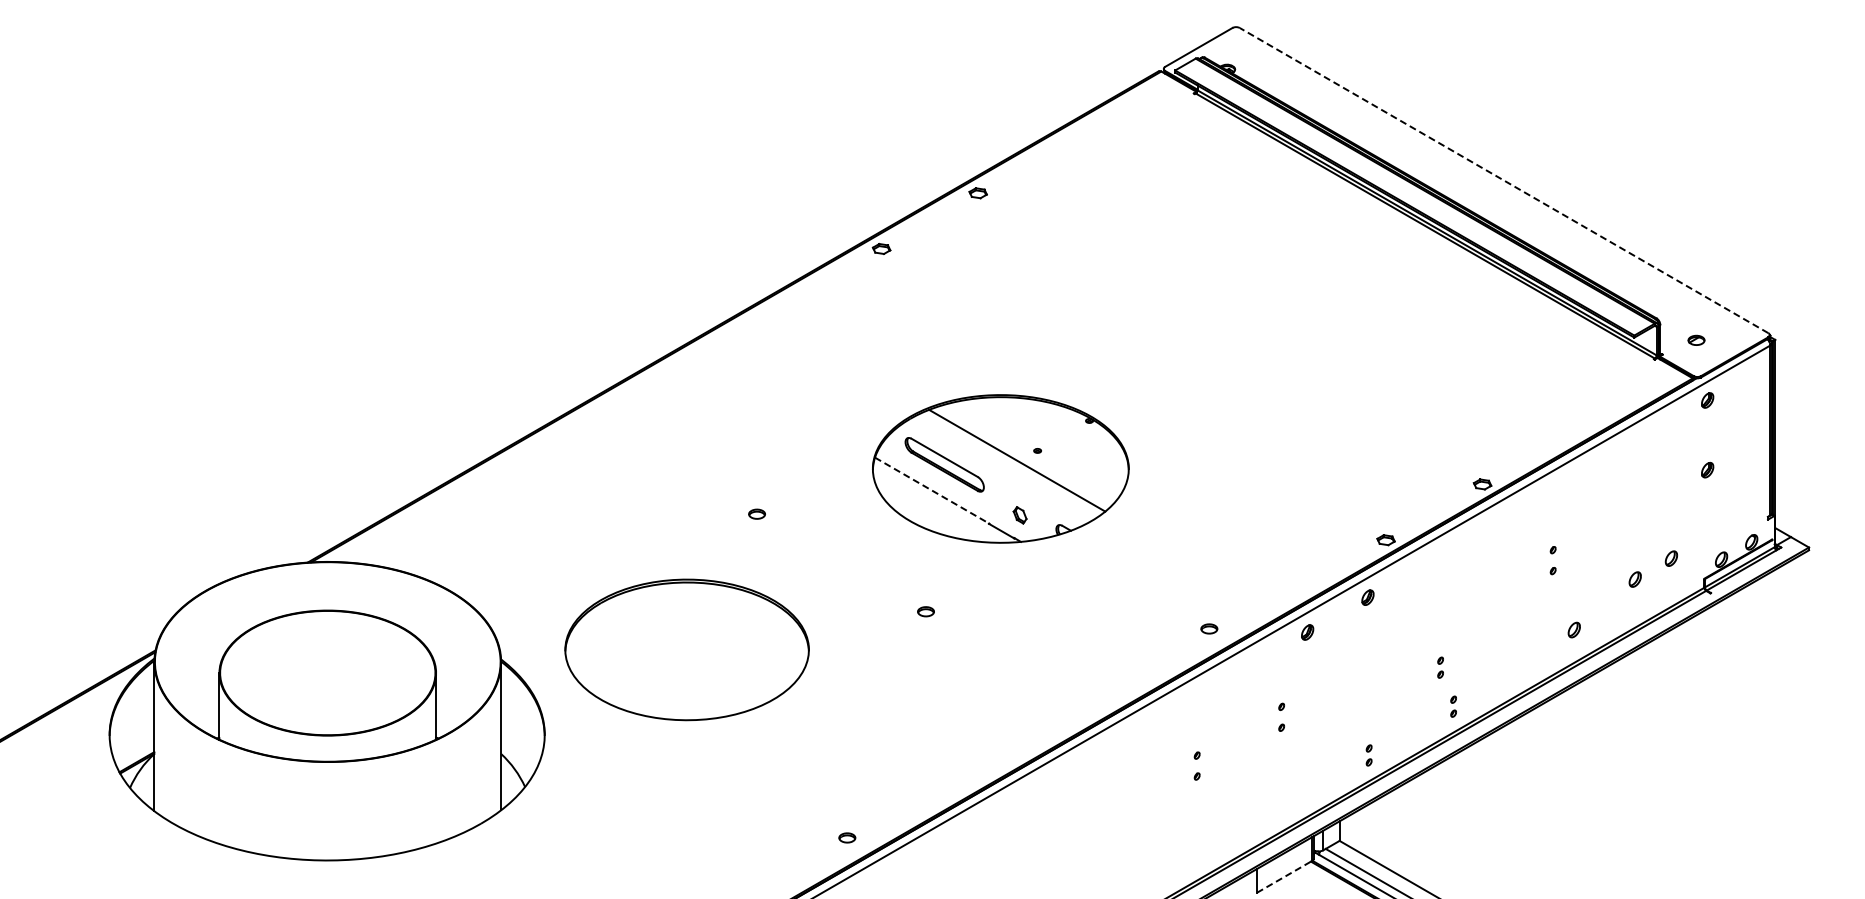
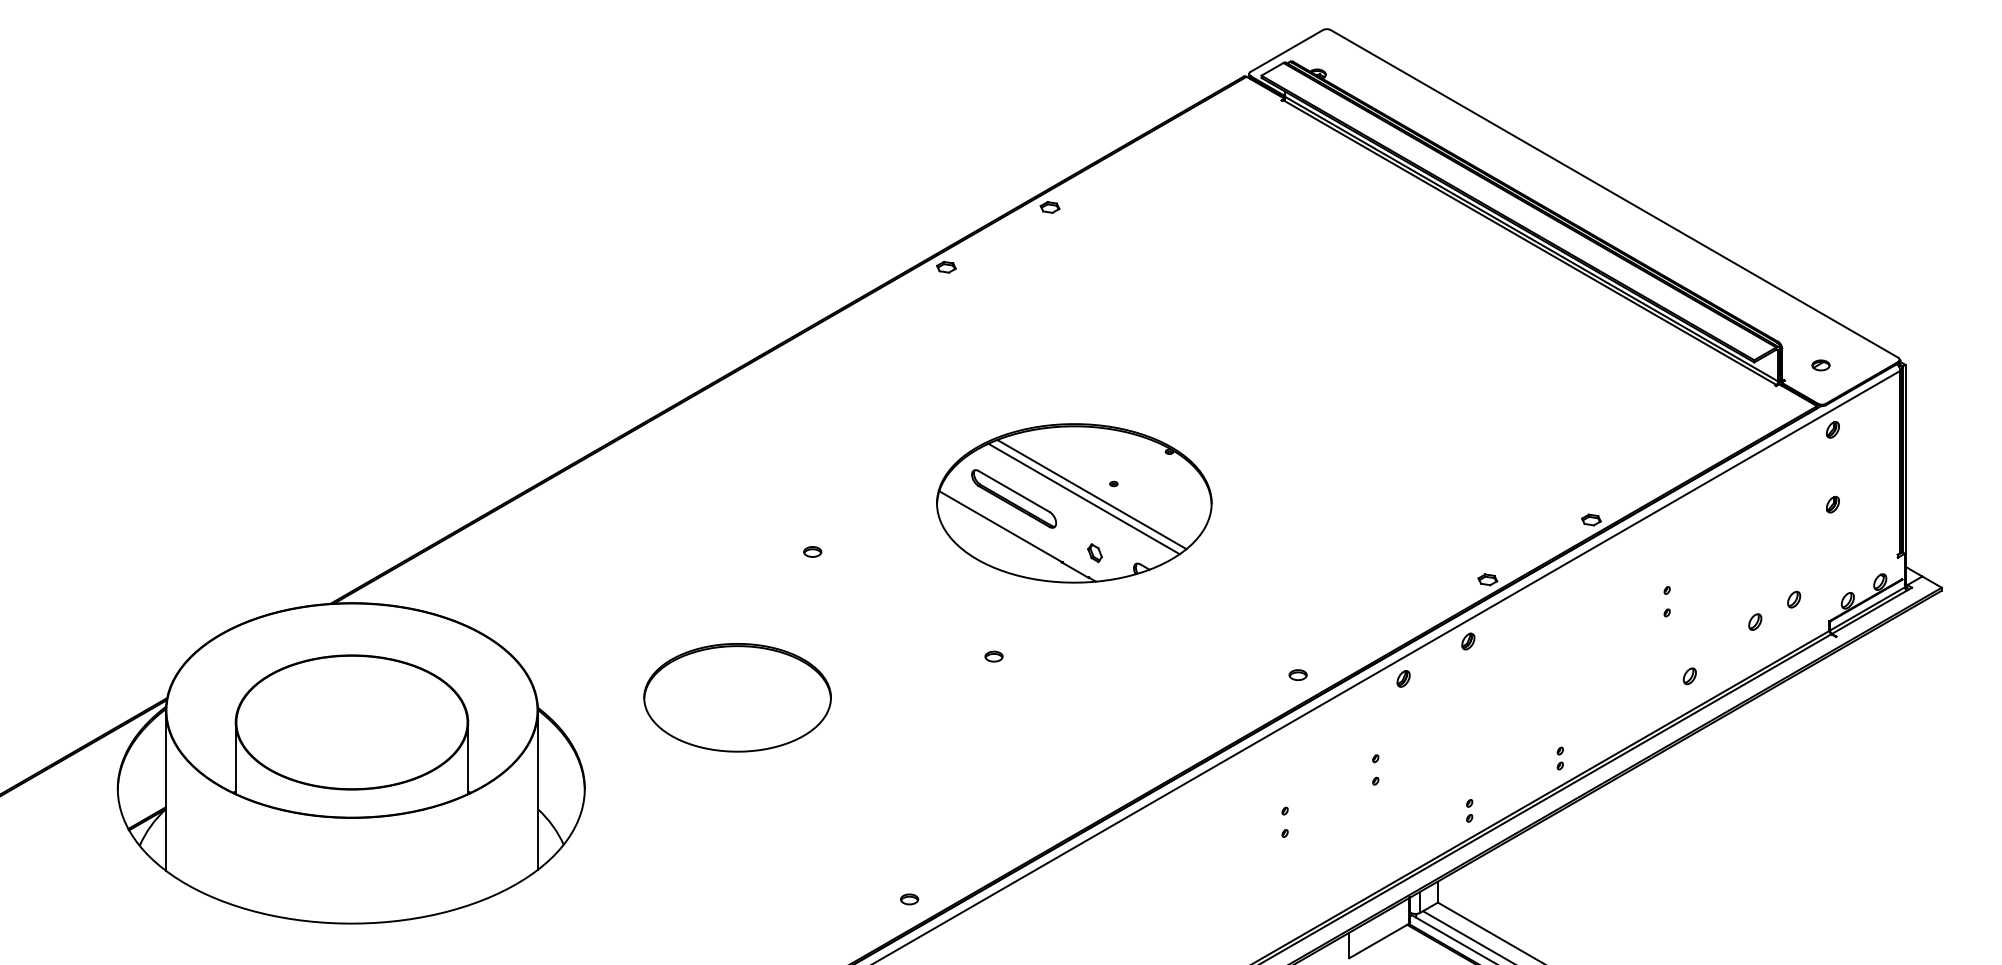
line: (1503, 180) -> (1613, 193), dashed -> solid
line: (1009, 464) -> (1083, 498), added
line: (932, 491) -> (1001, 527), dashed -> solid
part: (686, 650) -> (736, 698), size x0.71
part: (1440, 667) -> (1546, 716), removed
line: (1285, 876) -> (1379, 940), dashed -> solid

